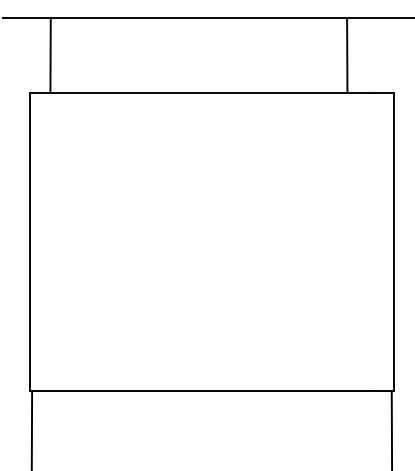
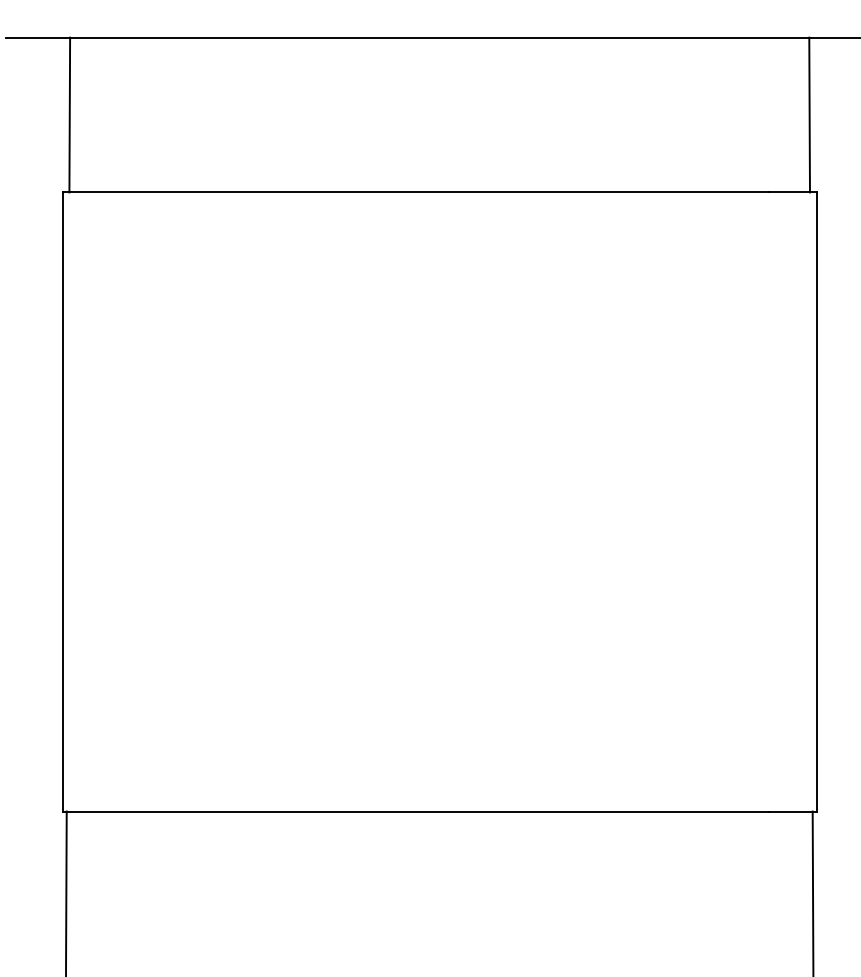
line: (50, 55) -> (69, 115), moved
line: (347, 55) -> (810, 115), moved

